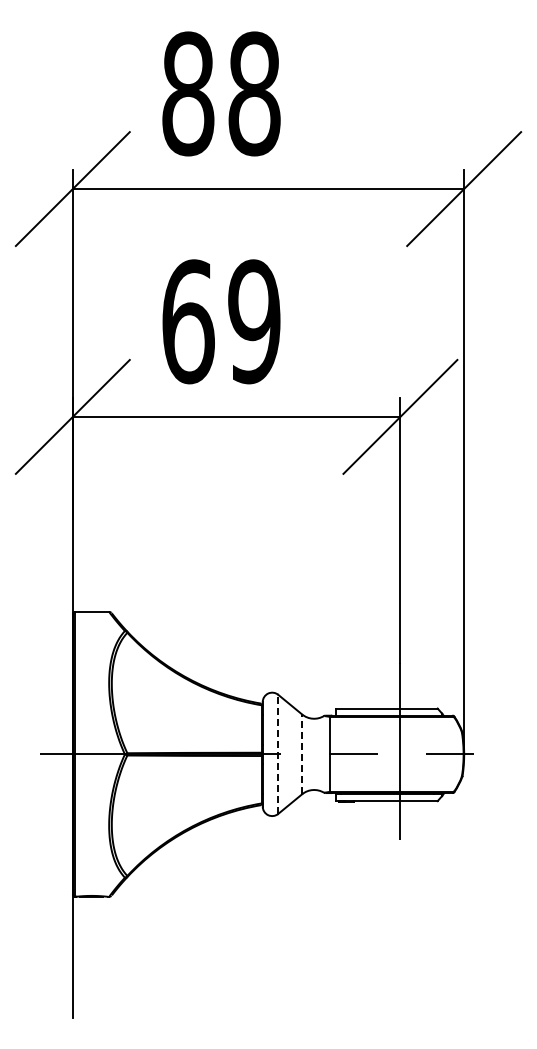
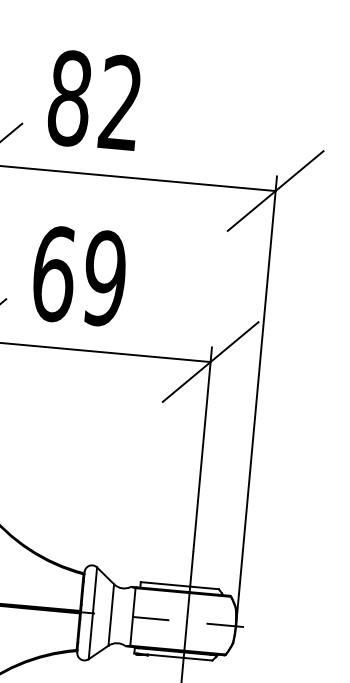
text: (254, 93) -> (120, 102), 88 -> 82
line: (278, 754) -> (93, 613), dashed -> solid
line: (302, 754) -> (111, 615), dashed -> solid

